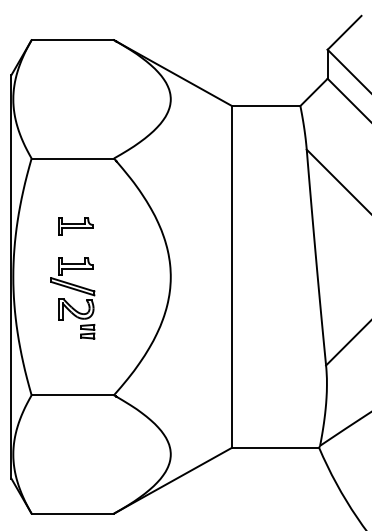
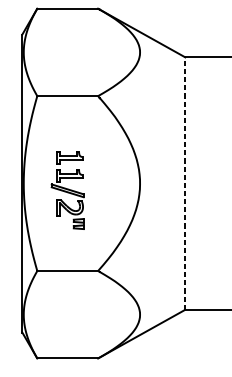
part: (75, 226) -> (69, 158), moved
line: (232, 276) -> (185, 183), solid -> dashed

